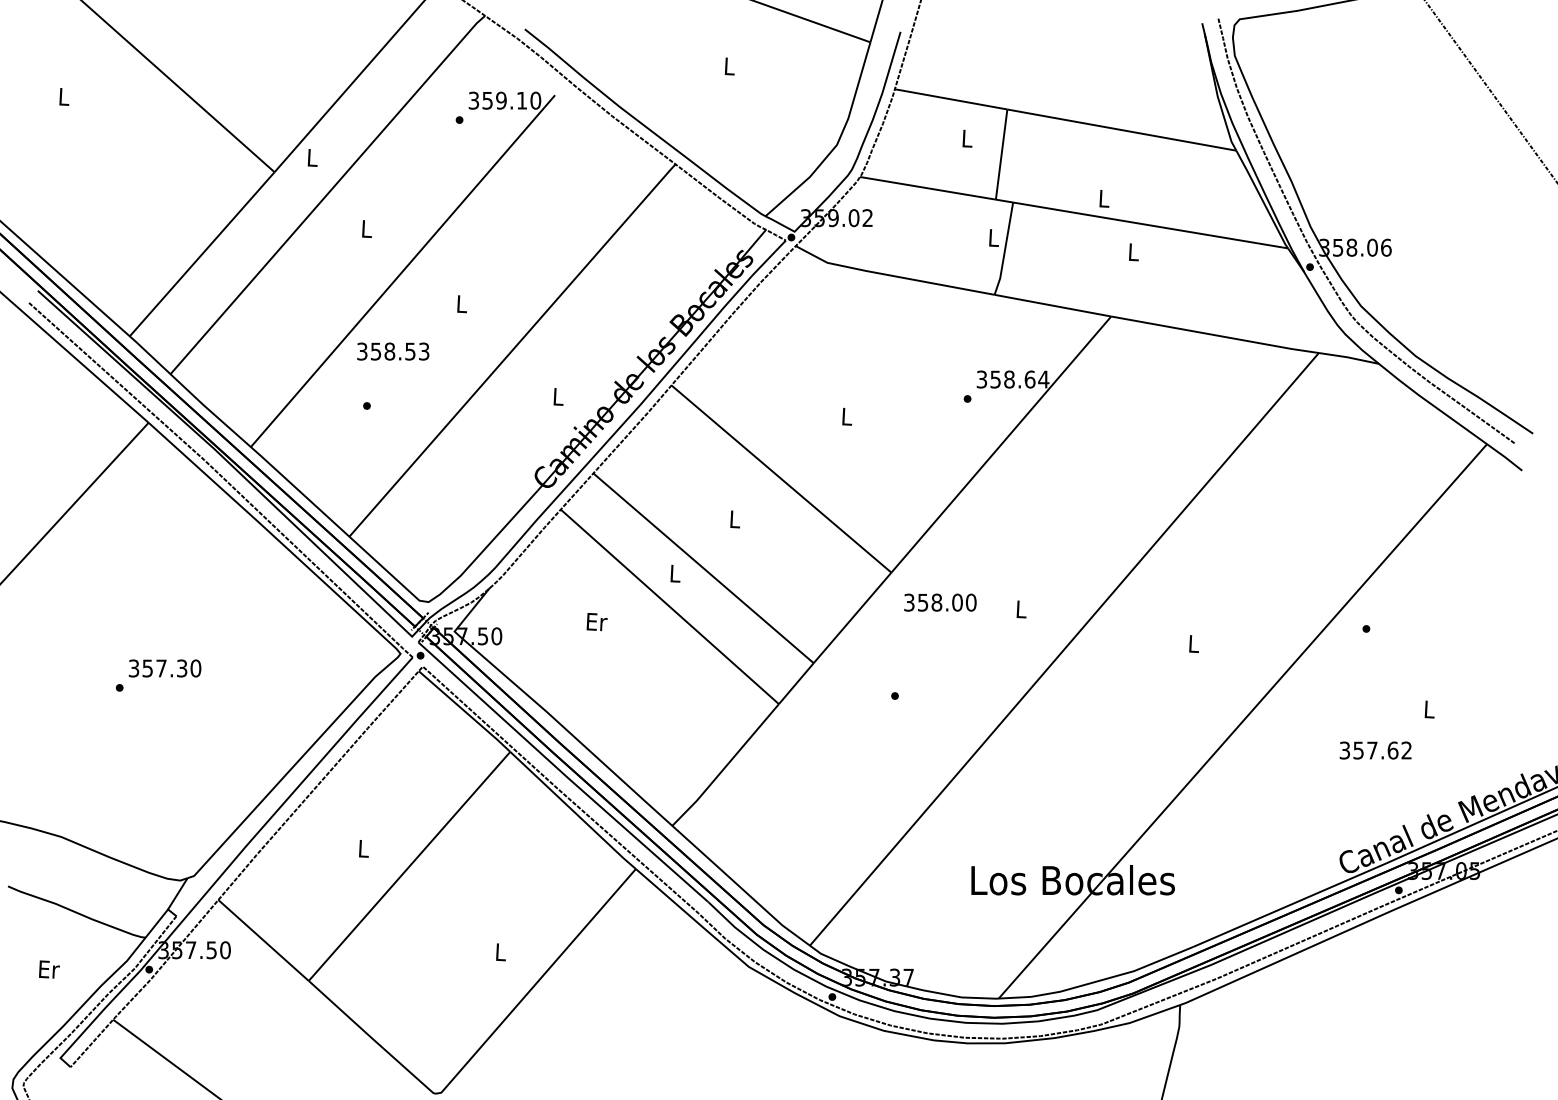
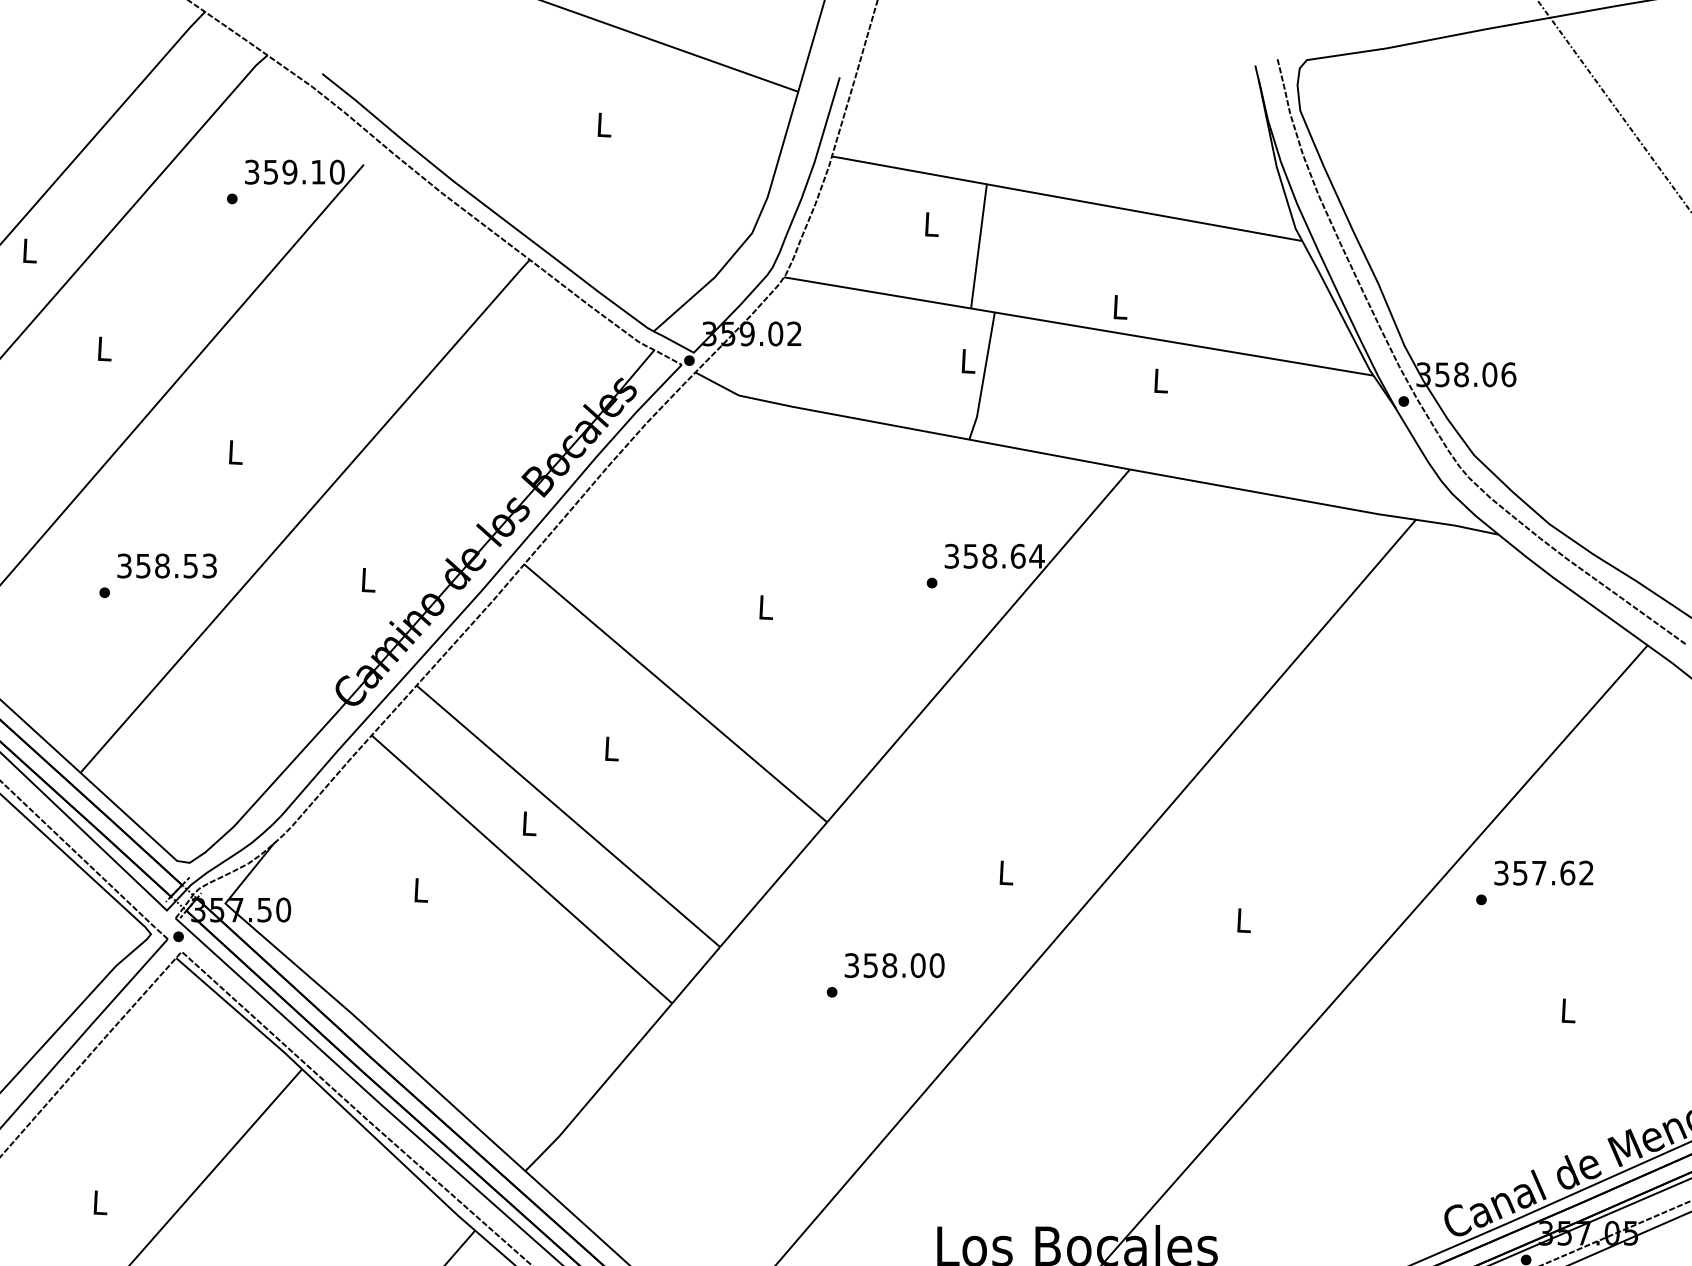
text: (393, 351) -> (167, 565), moved
text: (940, 602) -> (894, 965), moved
text: (596, 621) -> (420, 889), Er -> L
text: (1375, 750) -> (1543, 873), moved

